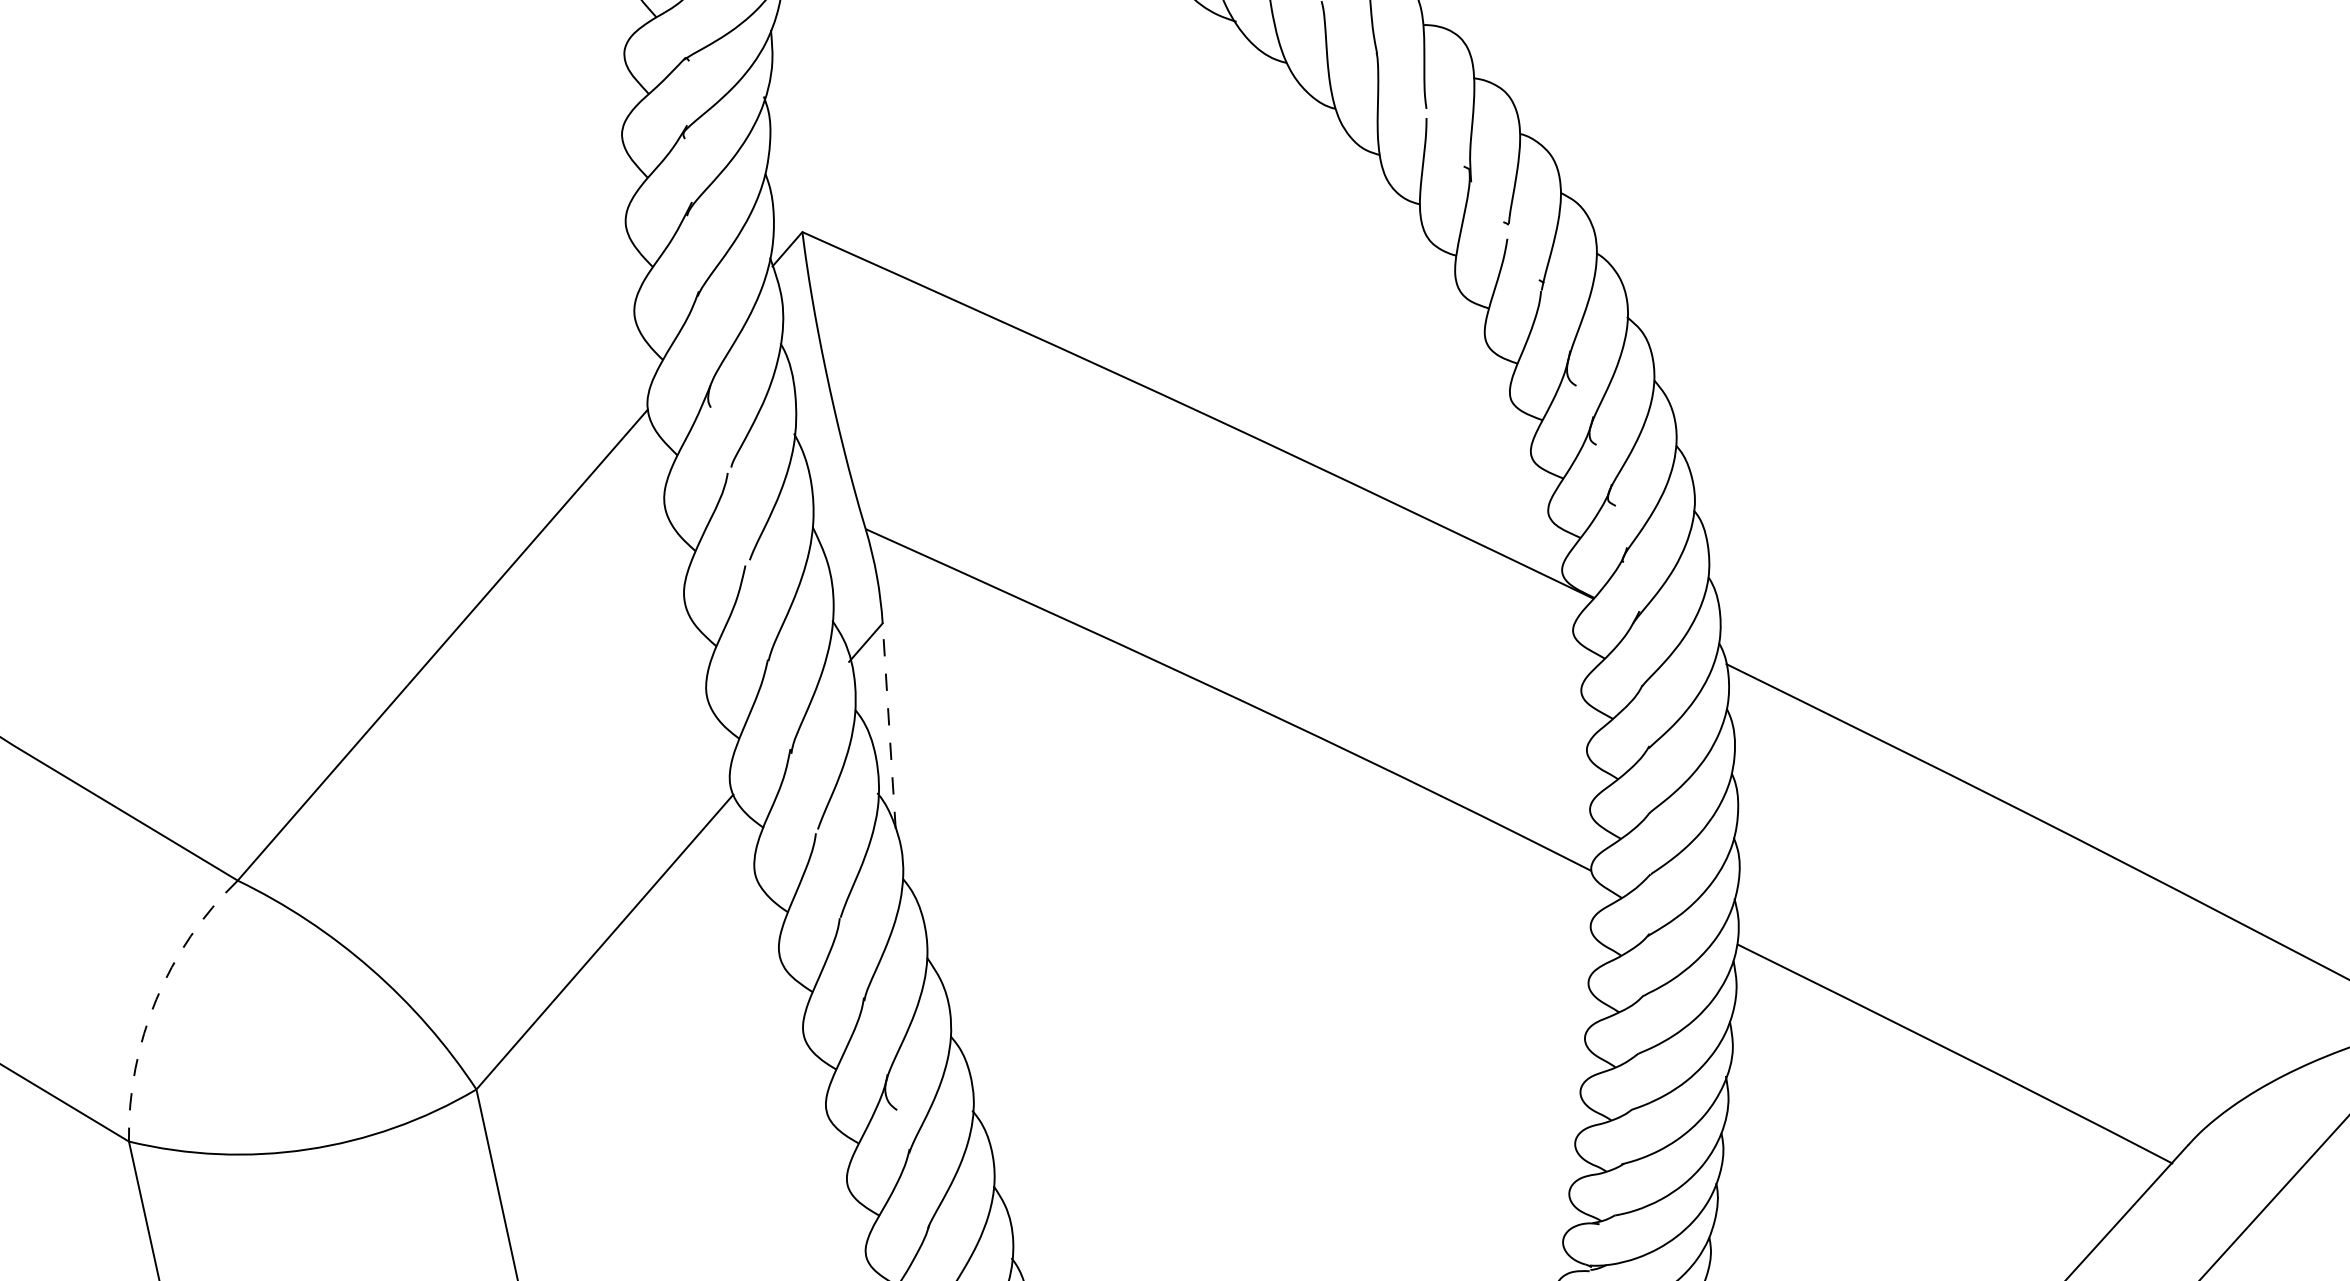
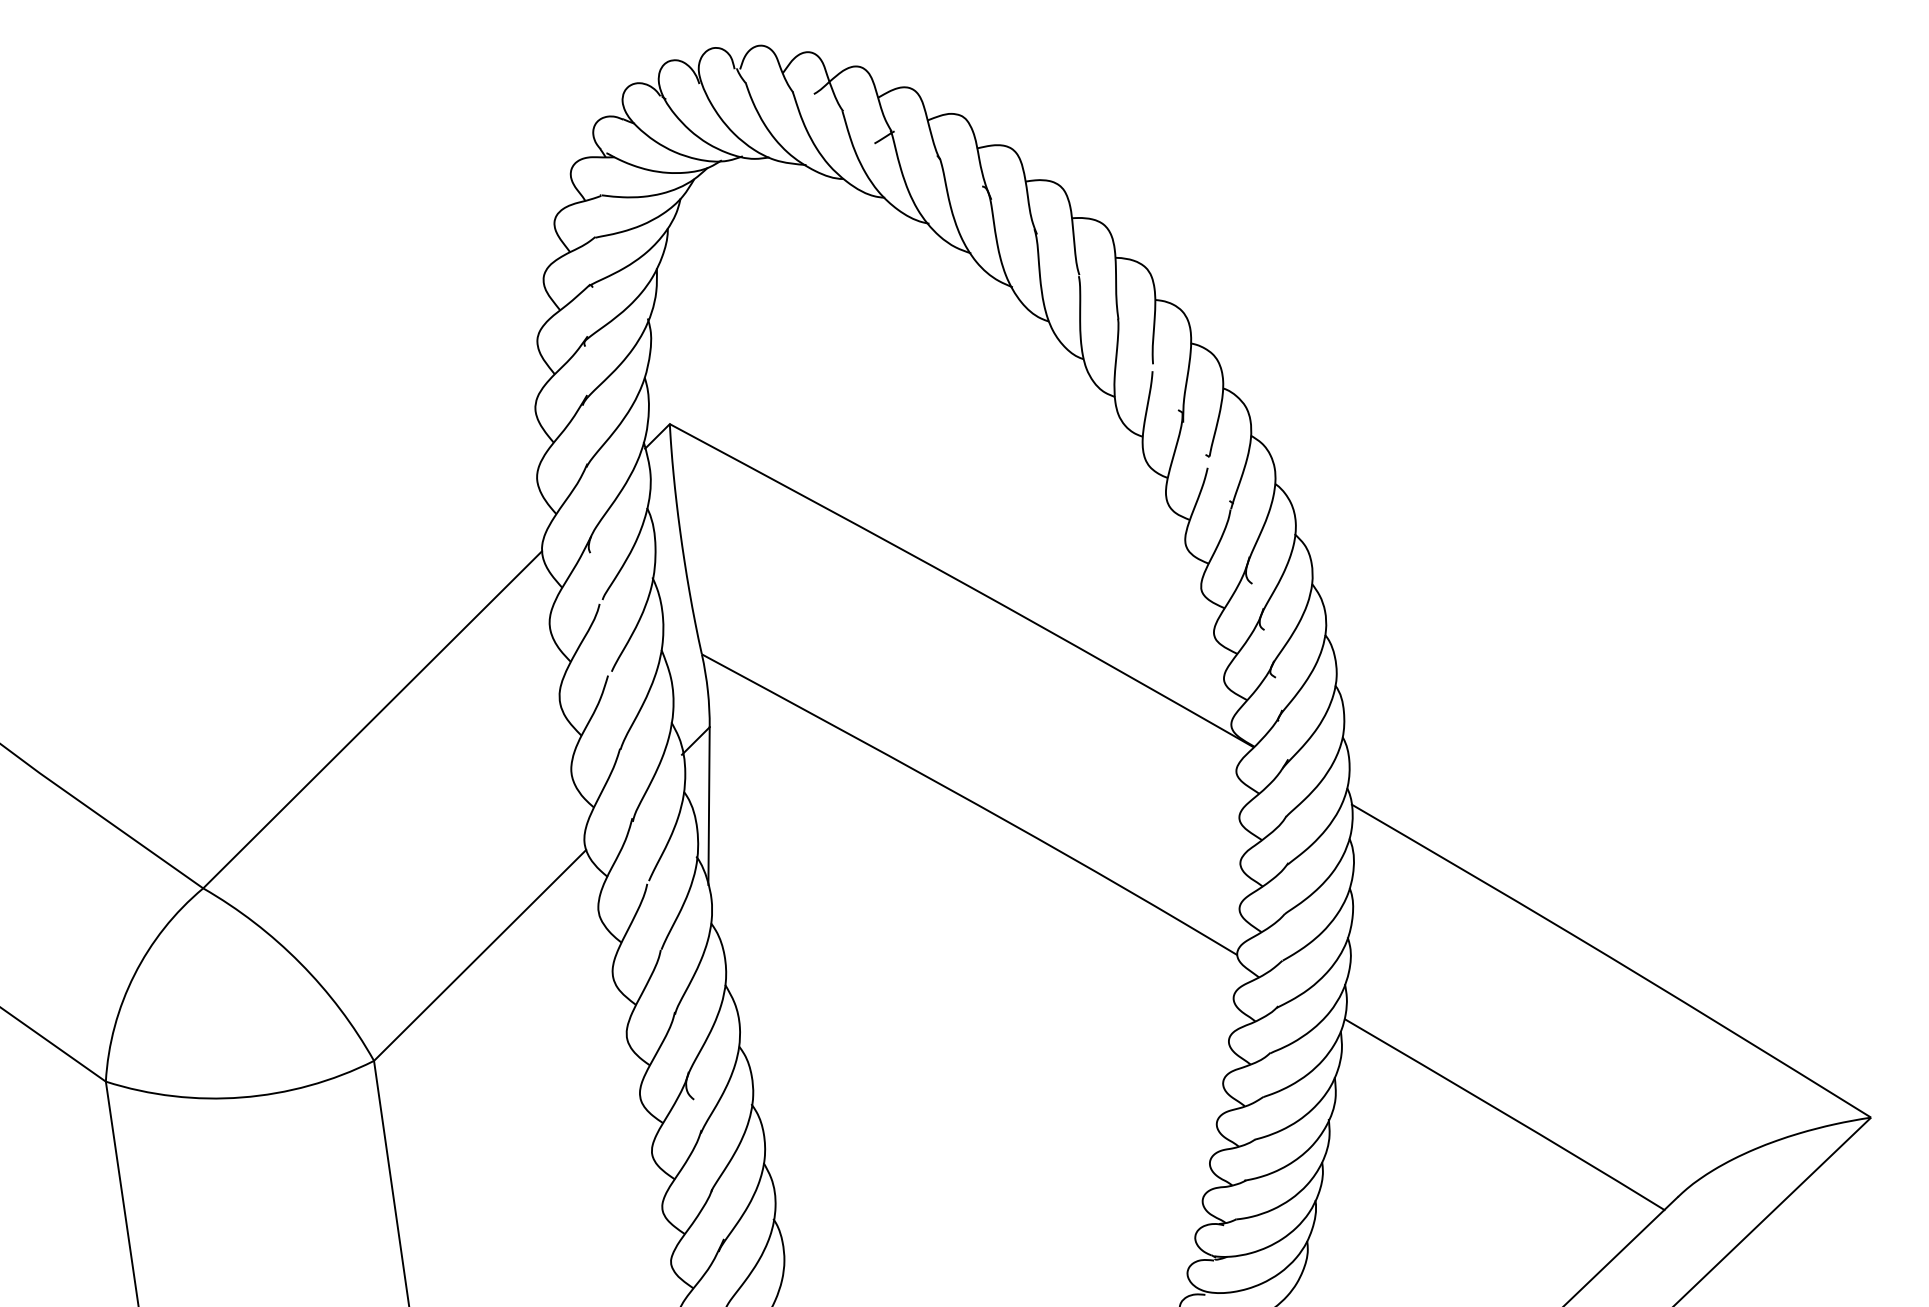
line: (889, 726) -> (709, 806), dashed -> solid
arc: (156, 999) -> (134, 974), dashed -> solid

